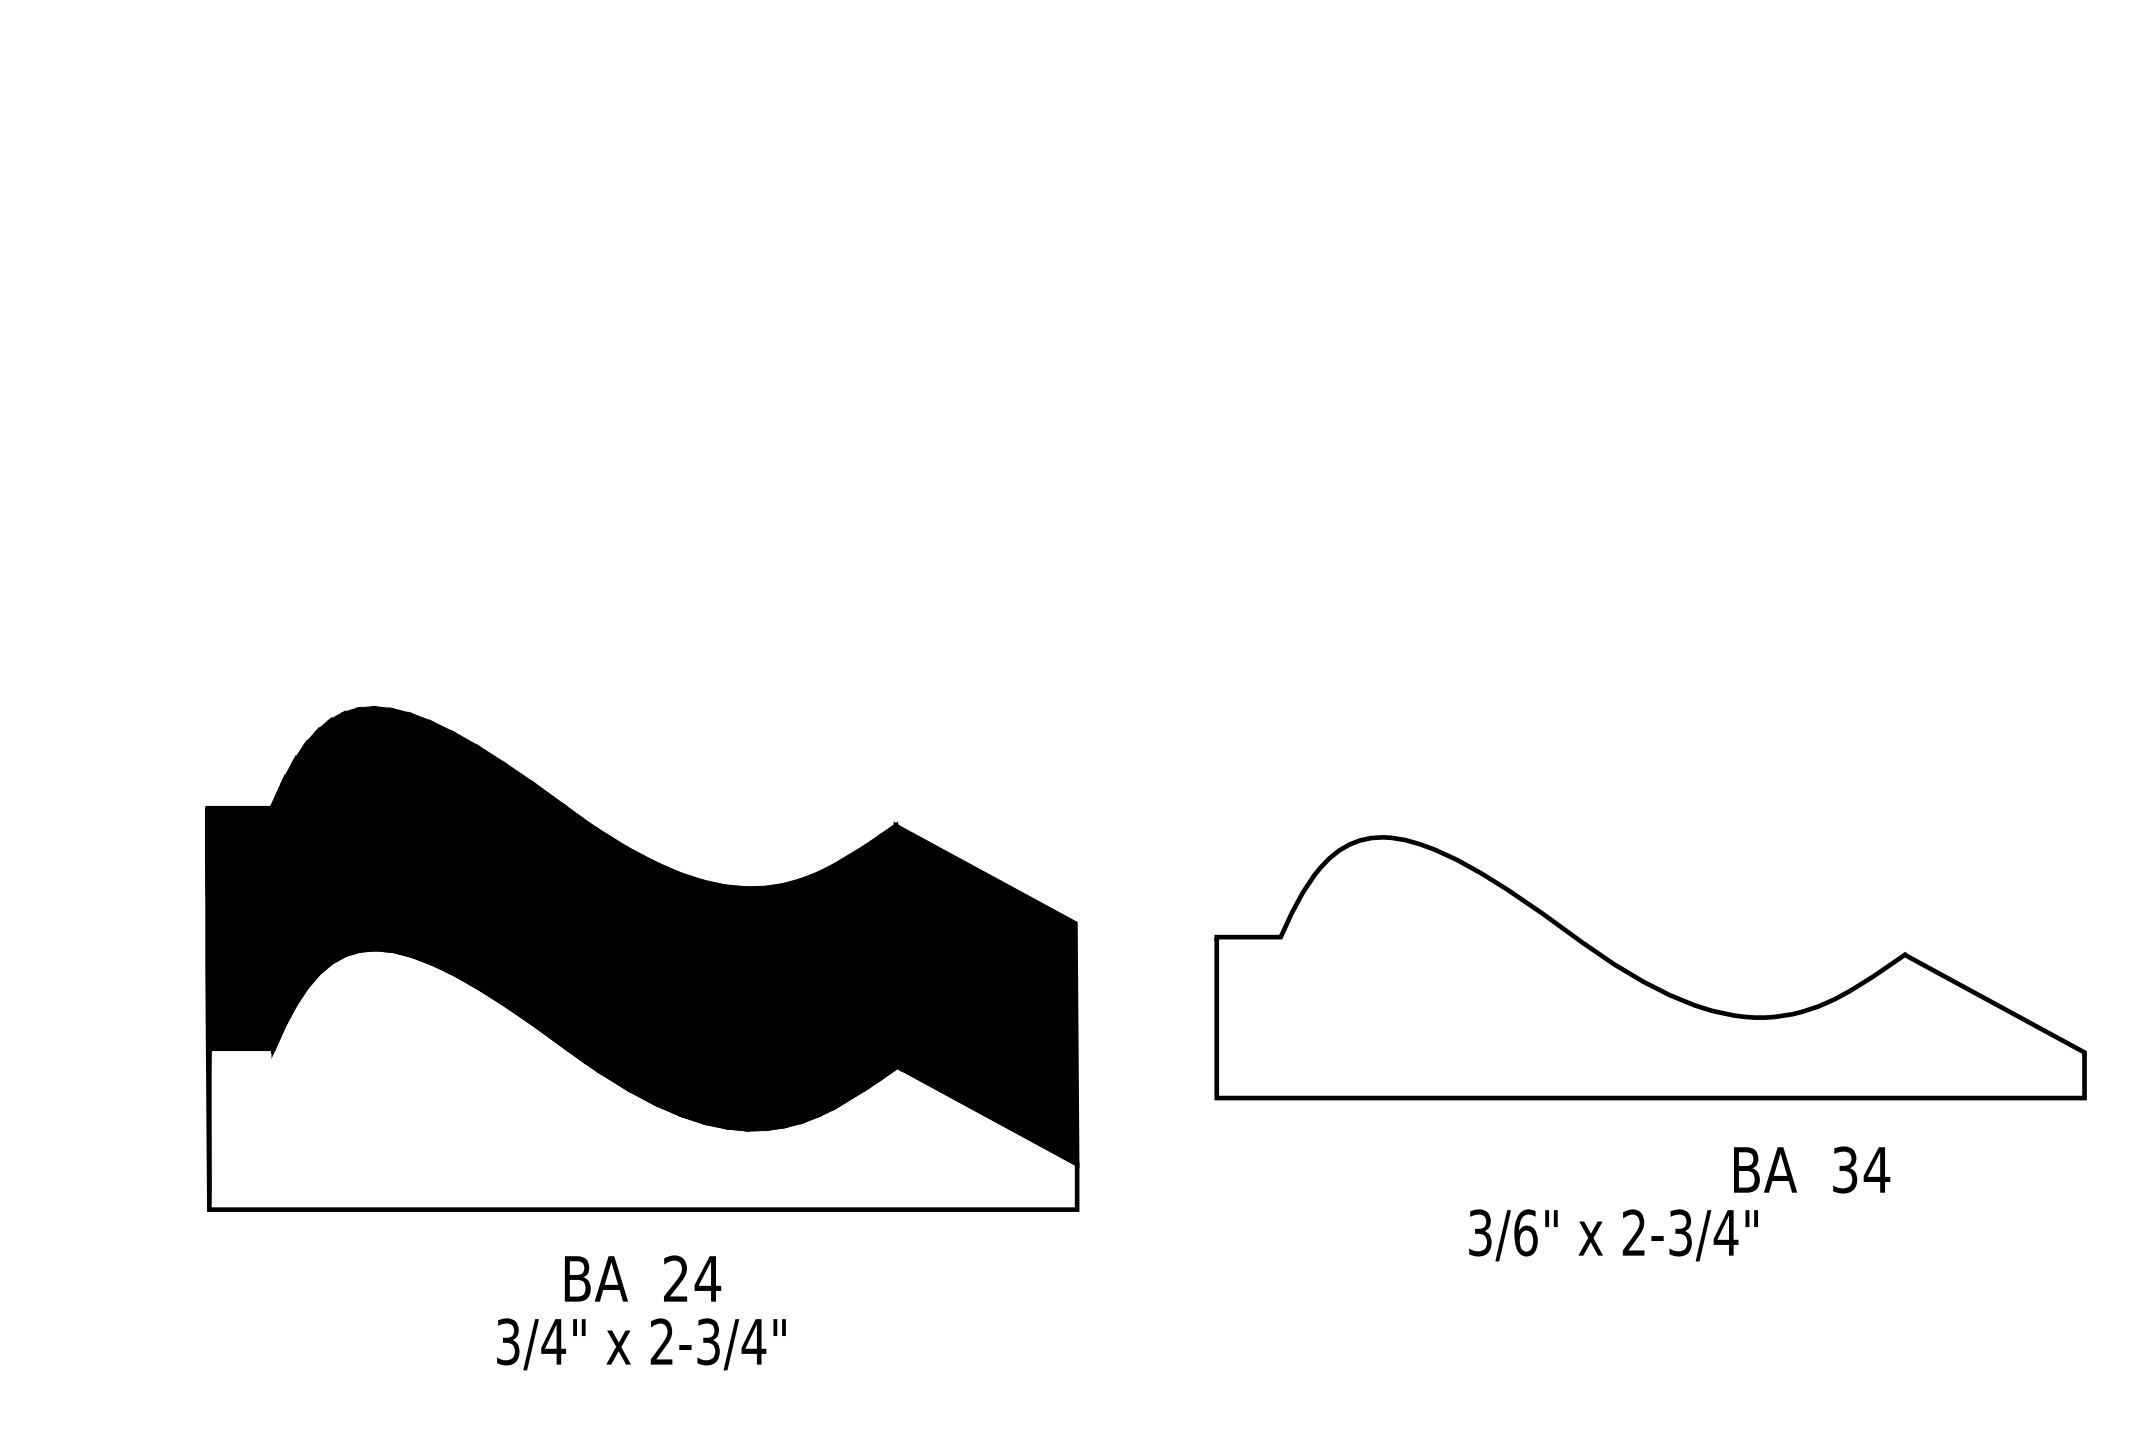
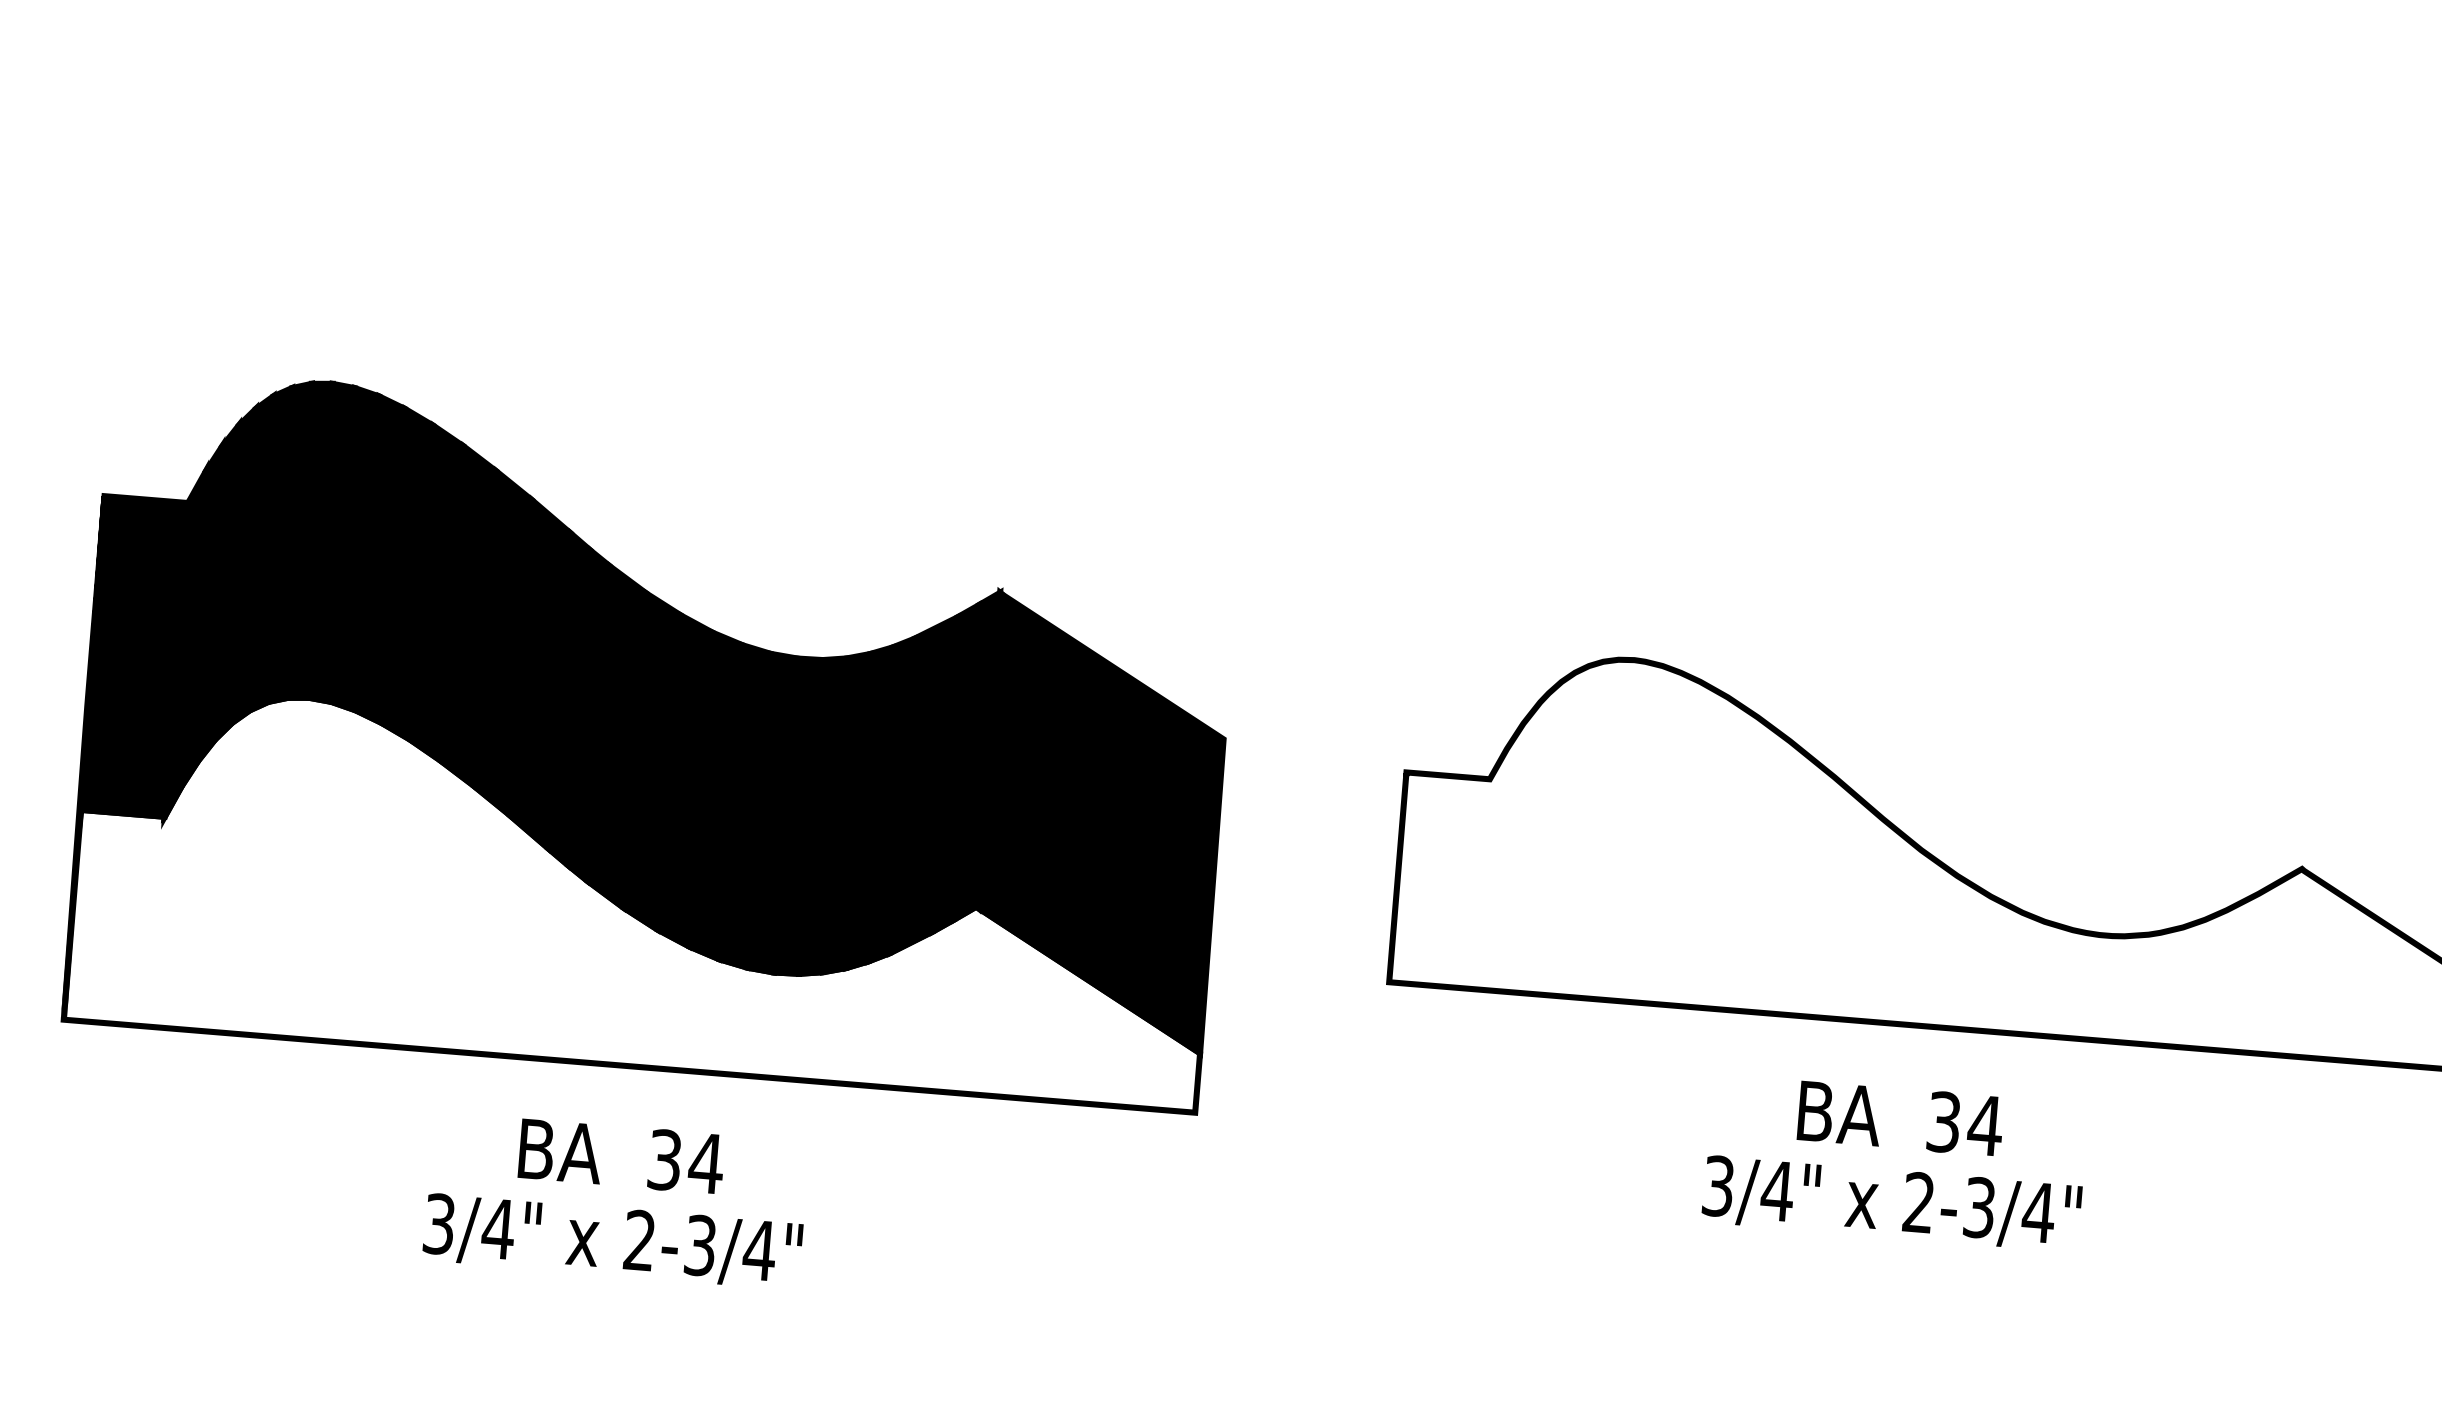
text: (1812, 1169) -> (1901, 1118), moved
text: (1525, 1232) -> (1777, 1190), 3/6" -> 3/4"
text: (676, 1278) -> (665, 1159), 24 -> 34

